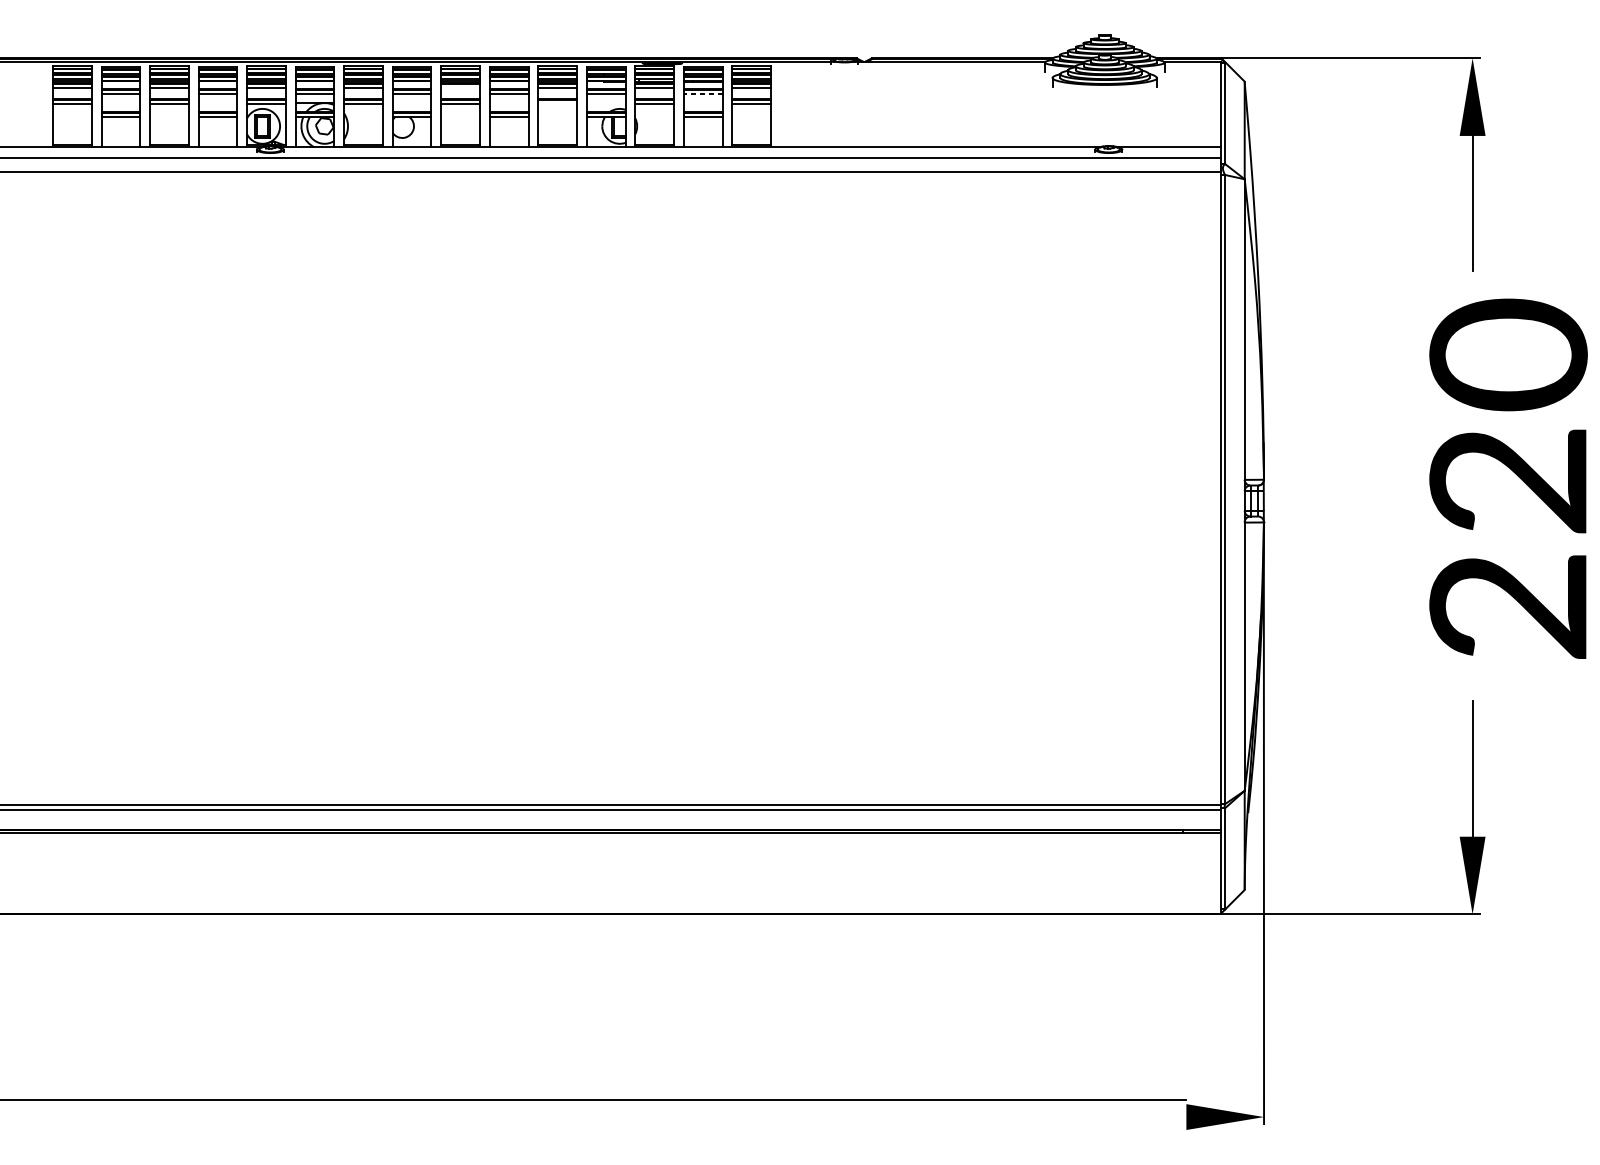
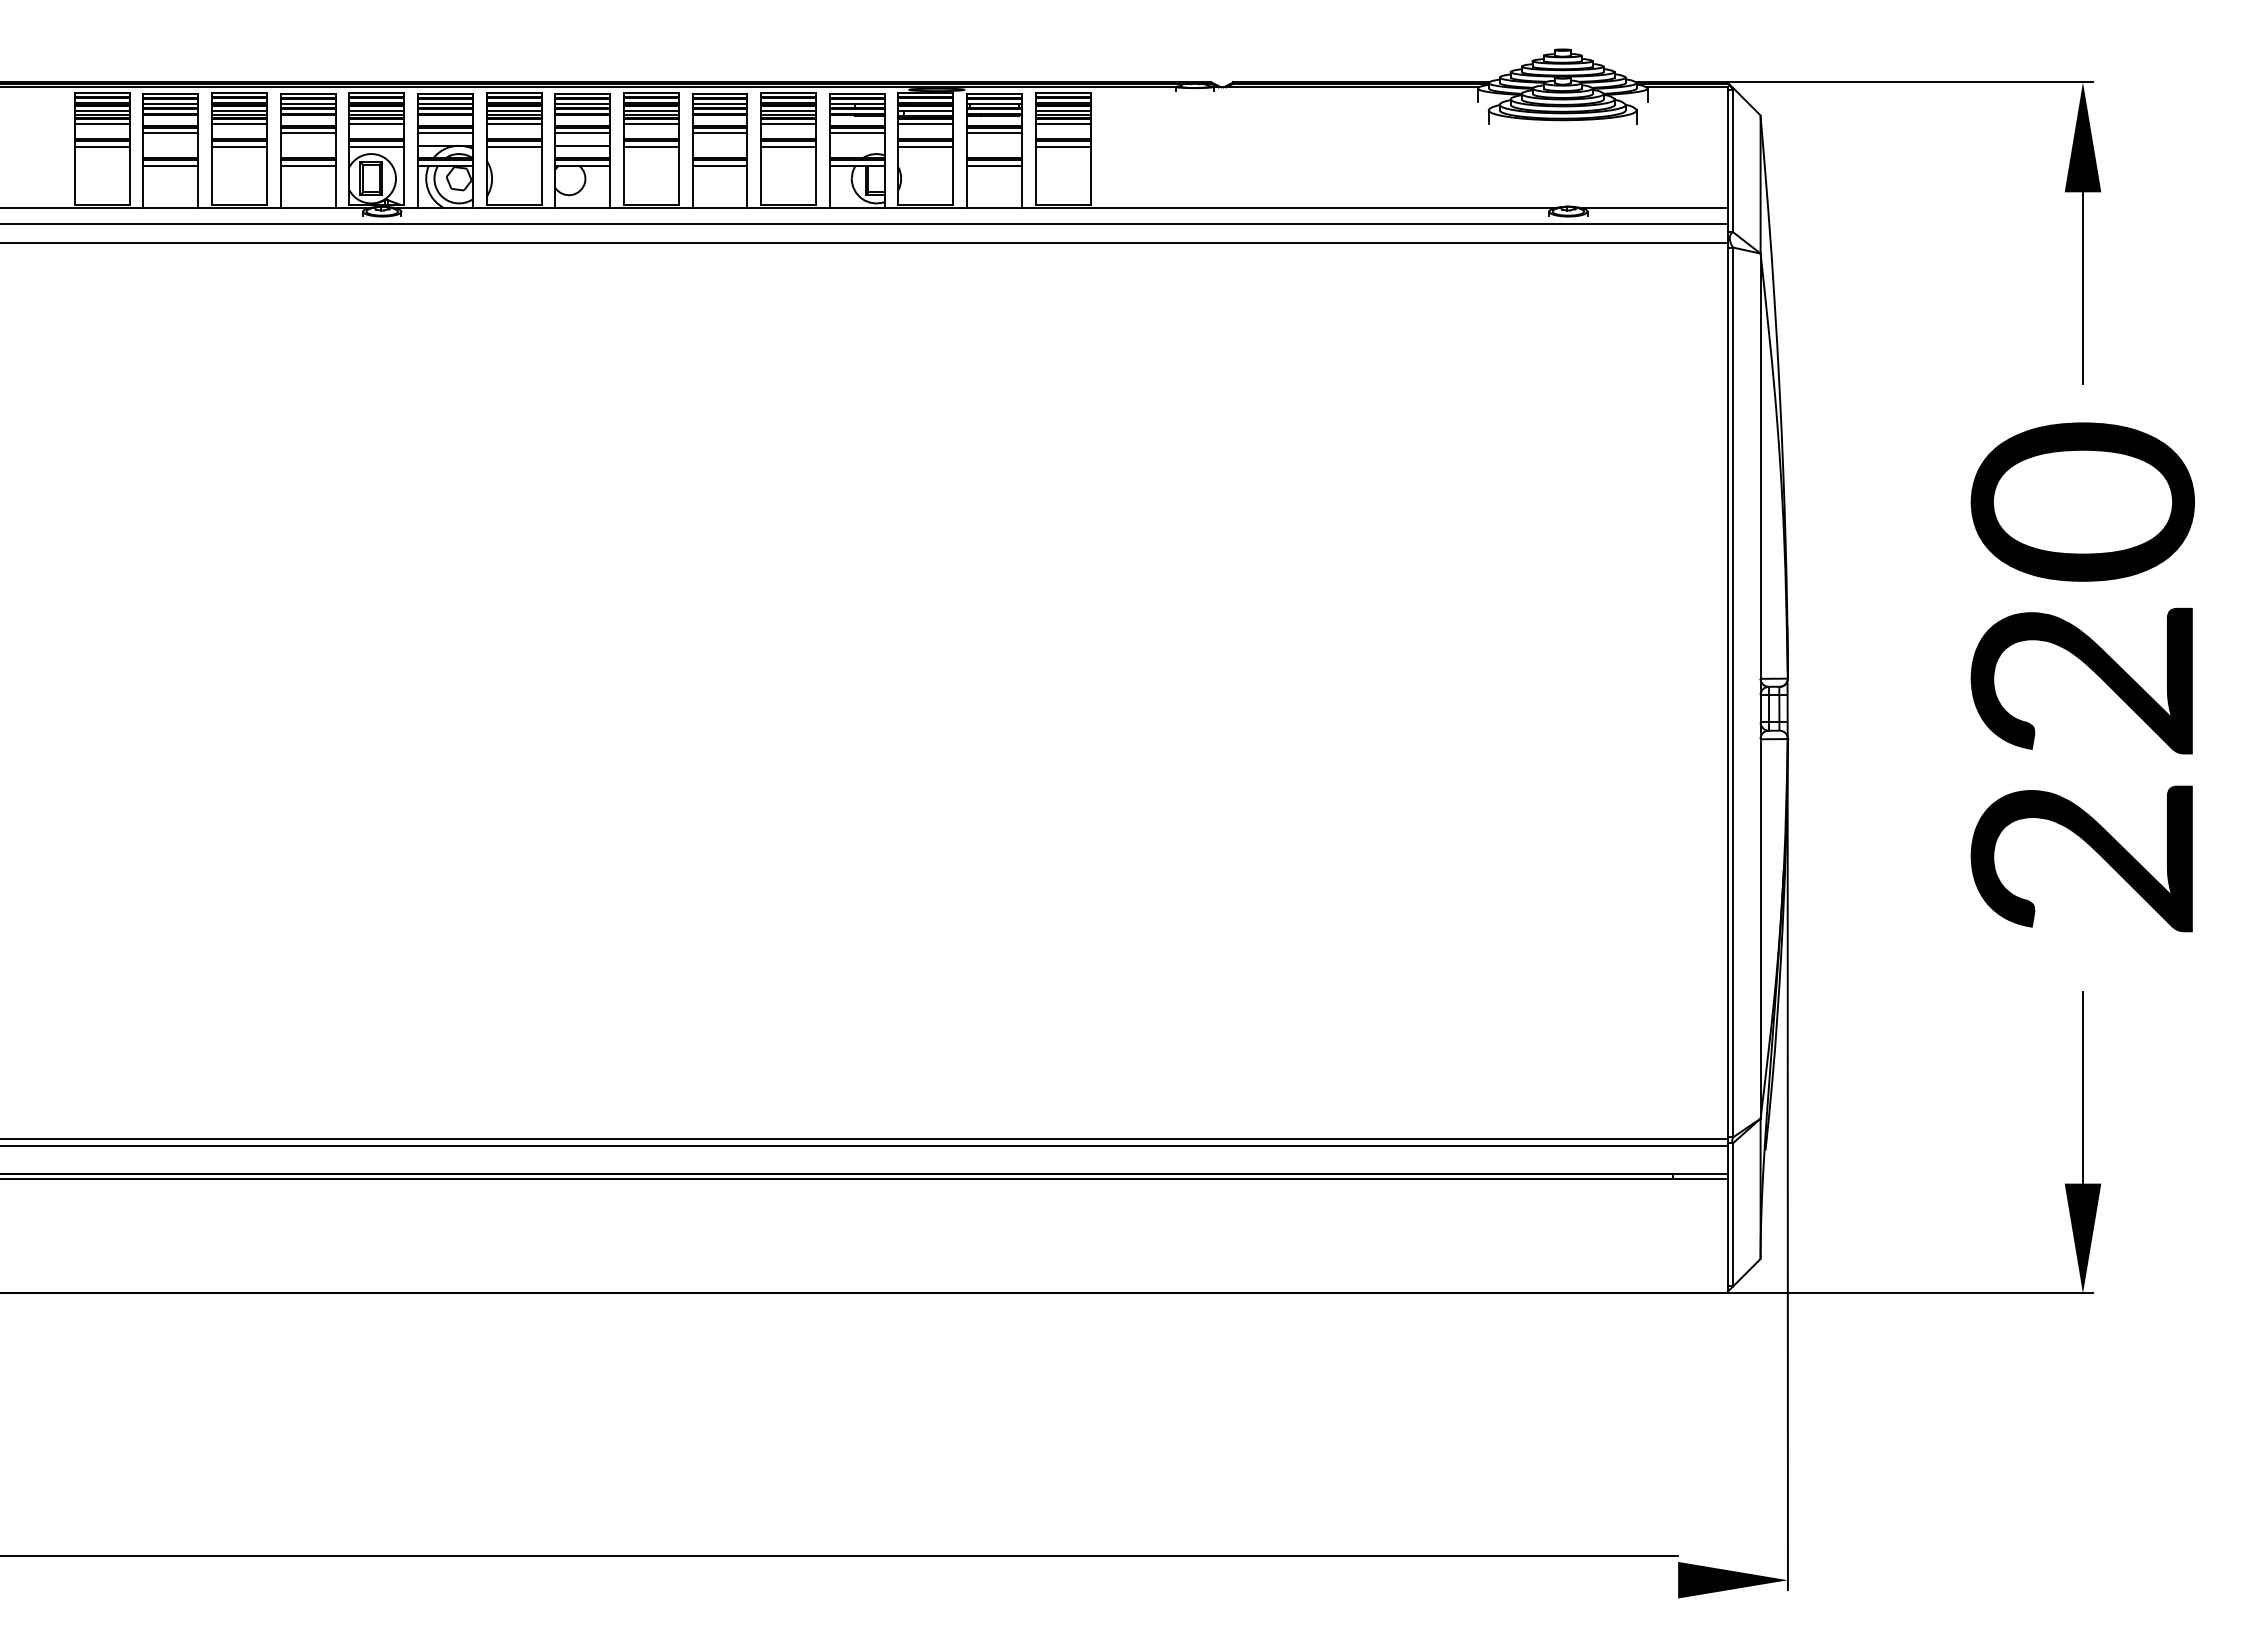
line: (459, 88) -> (650, 124), added
line: (703, 94) -> (994, 133), dashed -> solid
line: (411, 102) -> (582, 145), added
line: (557, 103) -> (788, 146), added
text: (1508, 478) -> (2082, 677), moved

